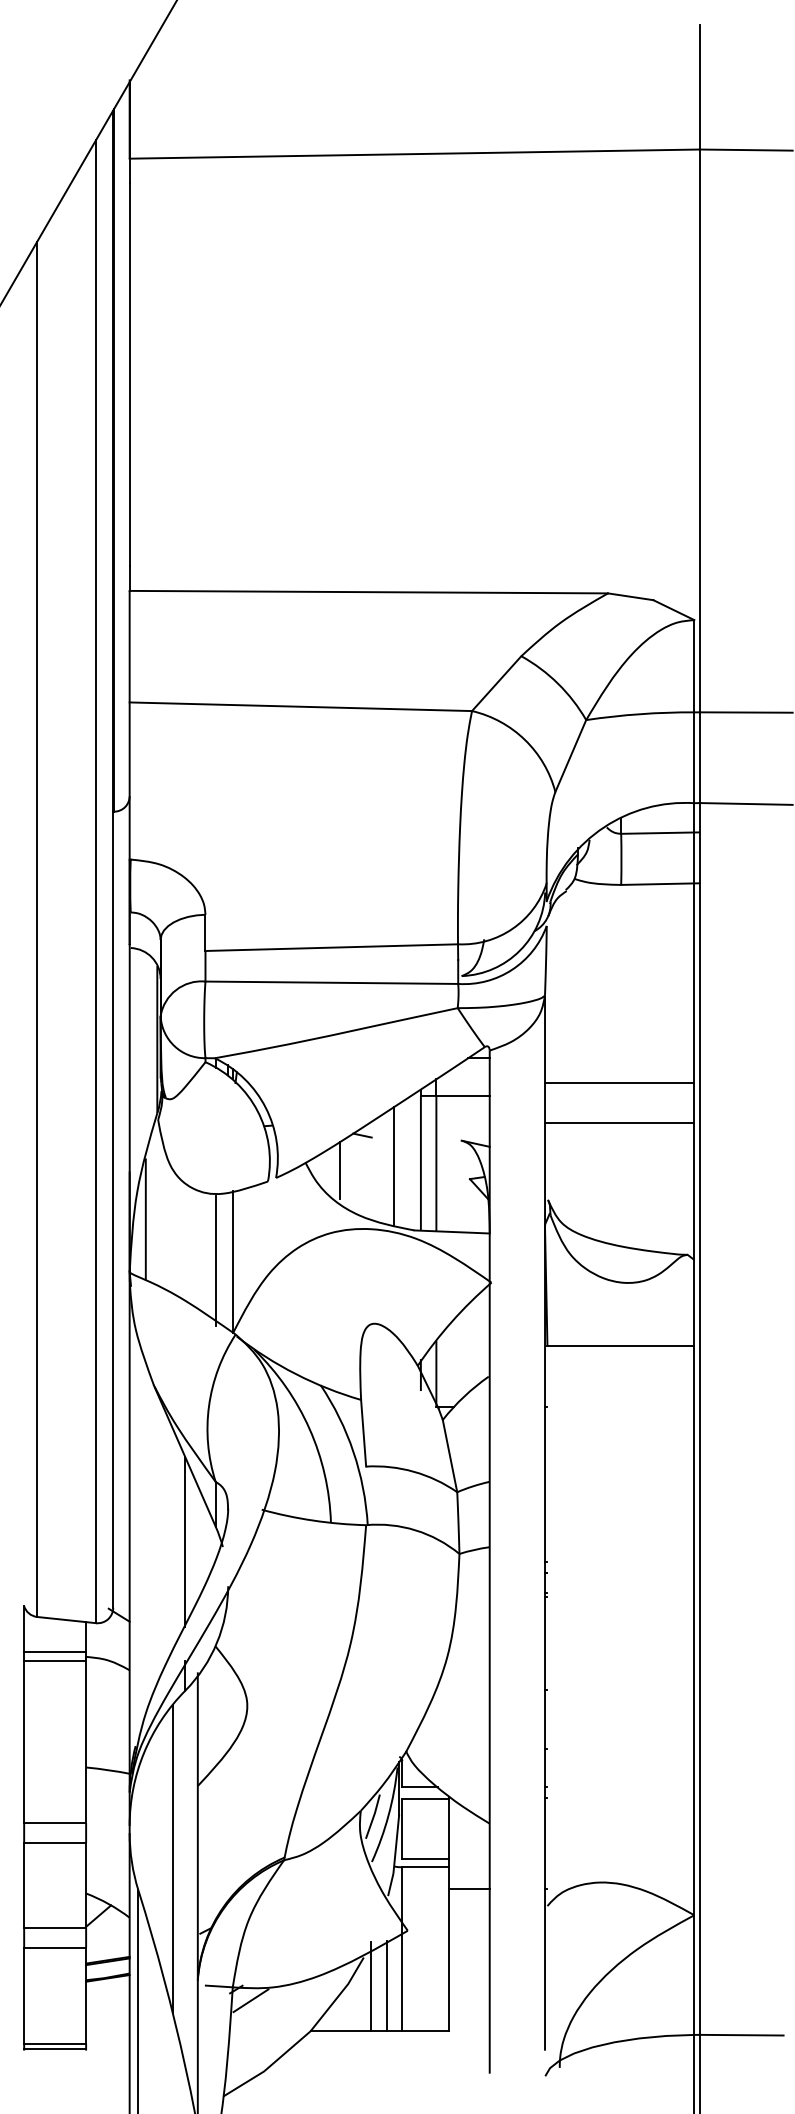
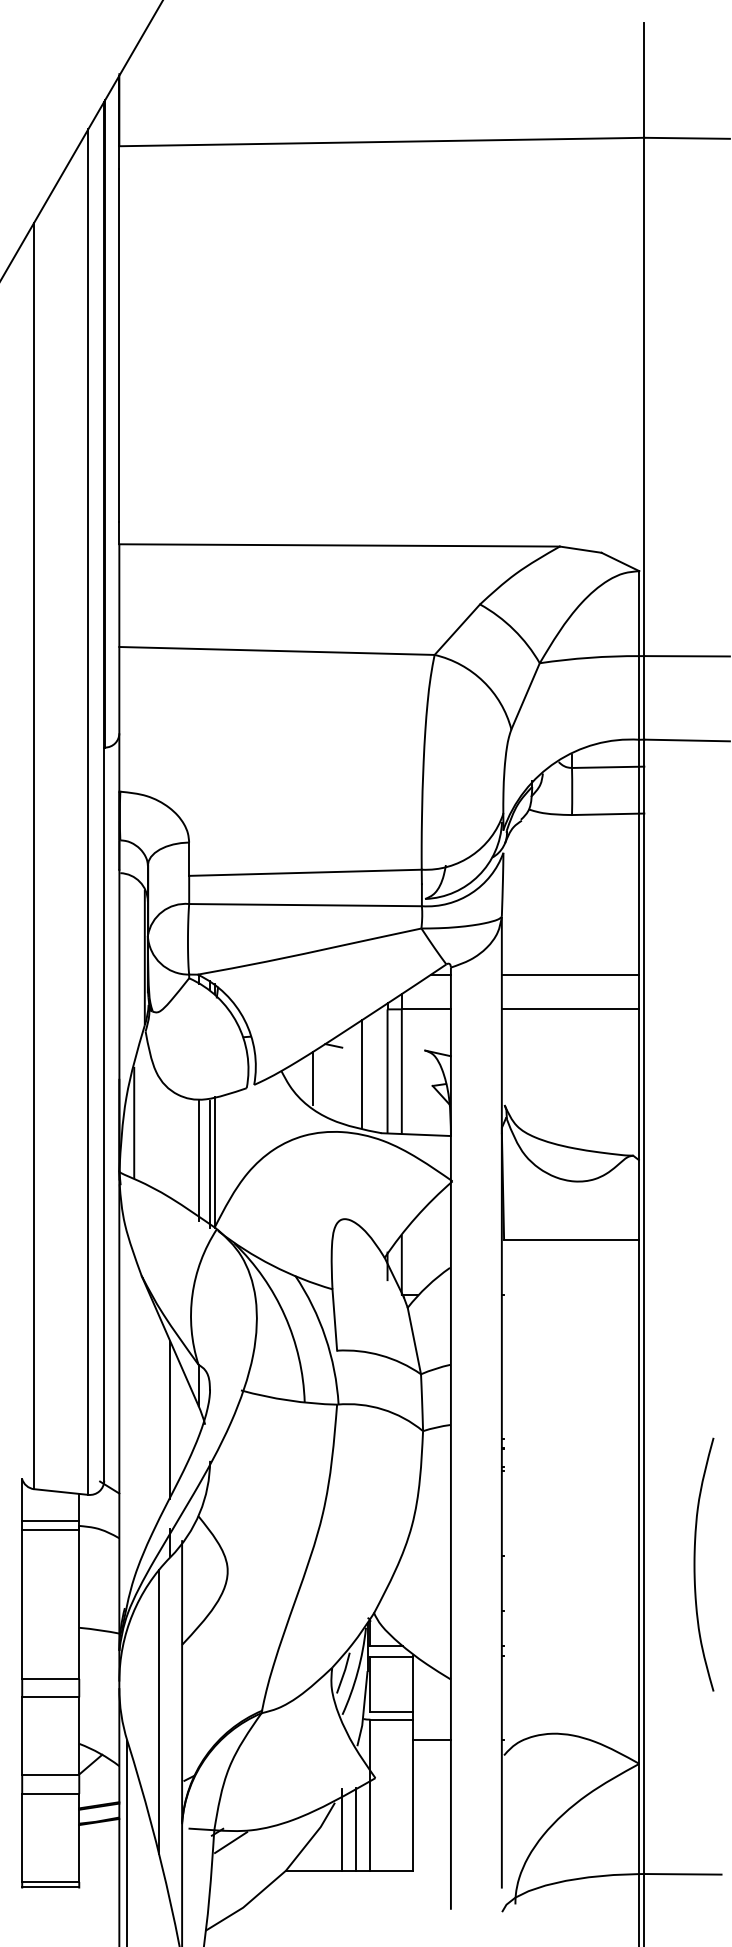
line: (619, 1083) -> (570, 974), moved
line: (619, 1123) -> (570, 1009), moved
line: (228, 1264) -> (210, 1164), added
curve: (755, 1698) -> (695, 1564), added

